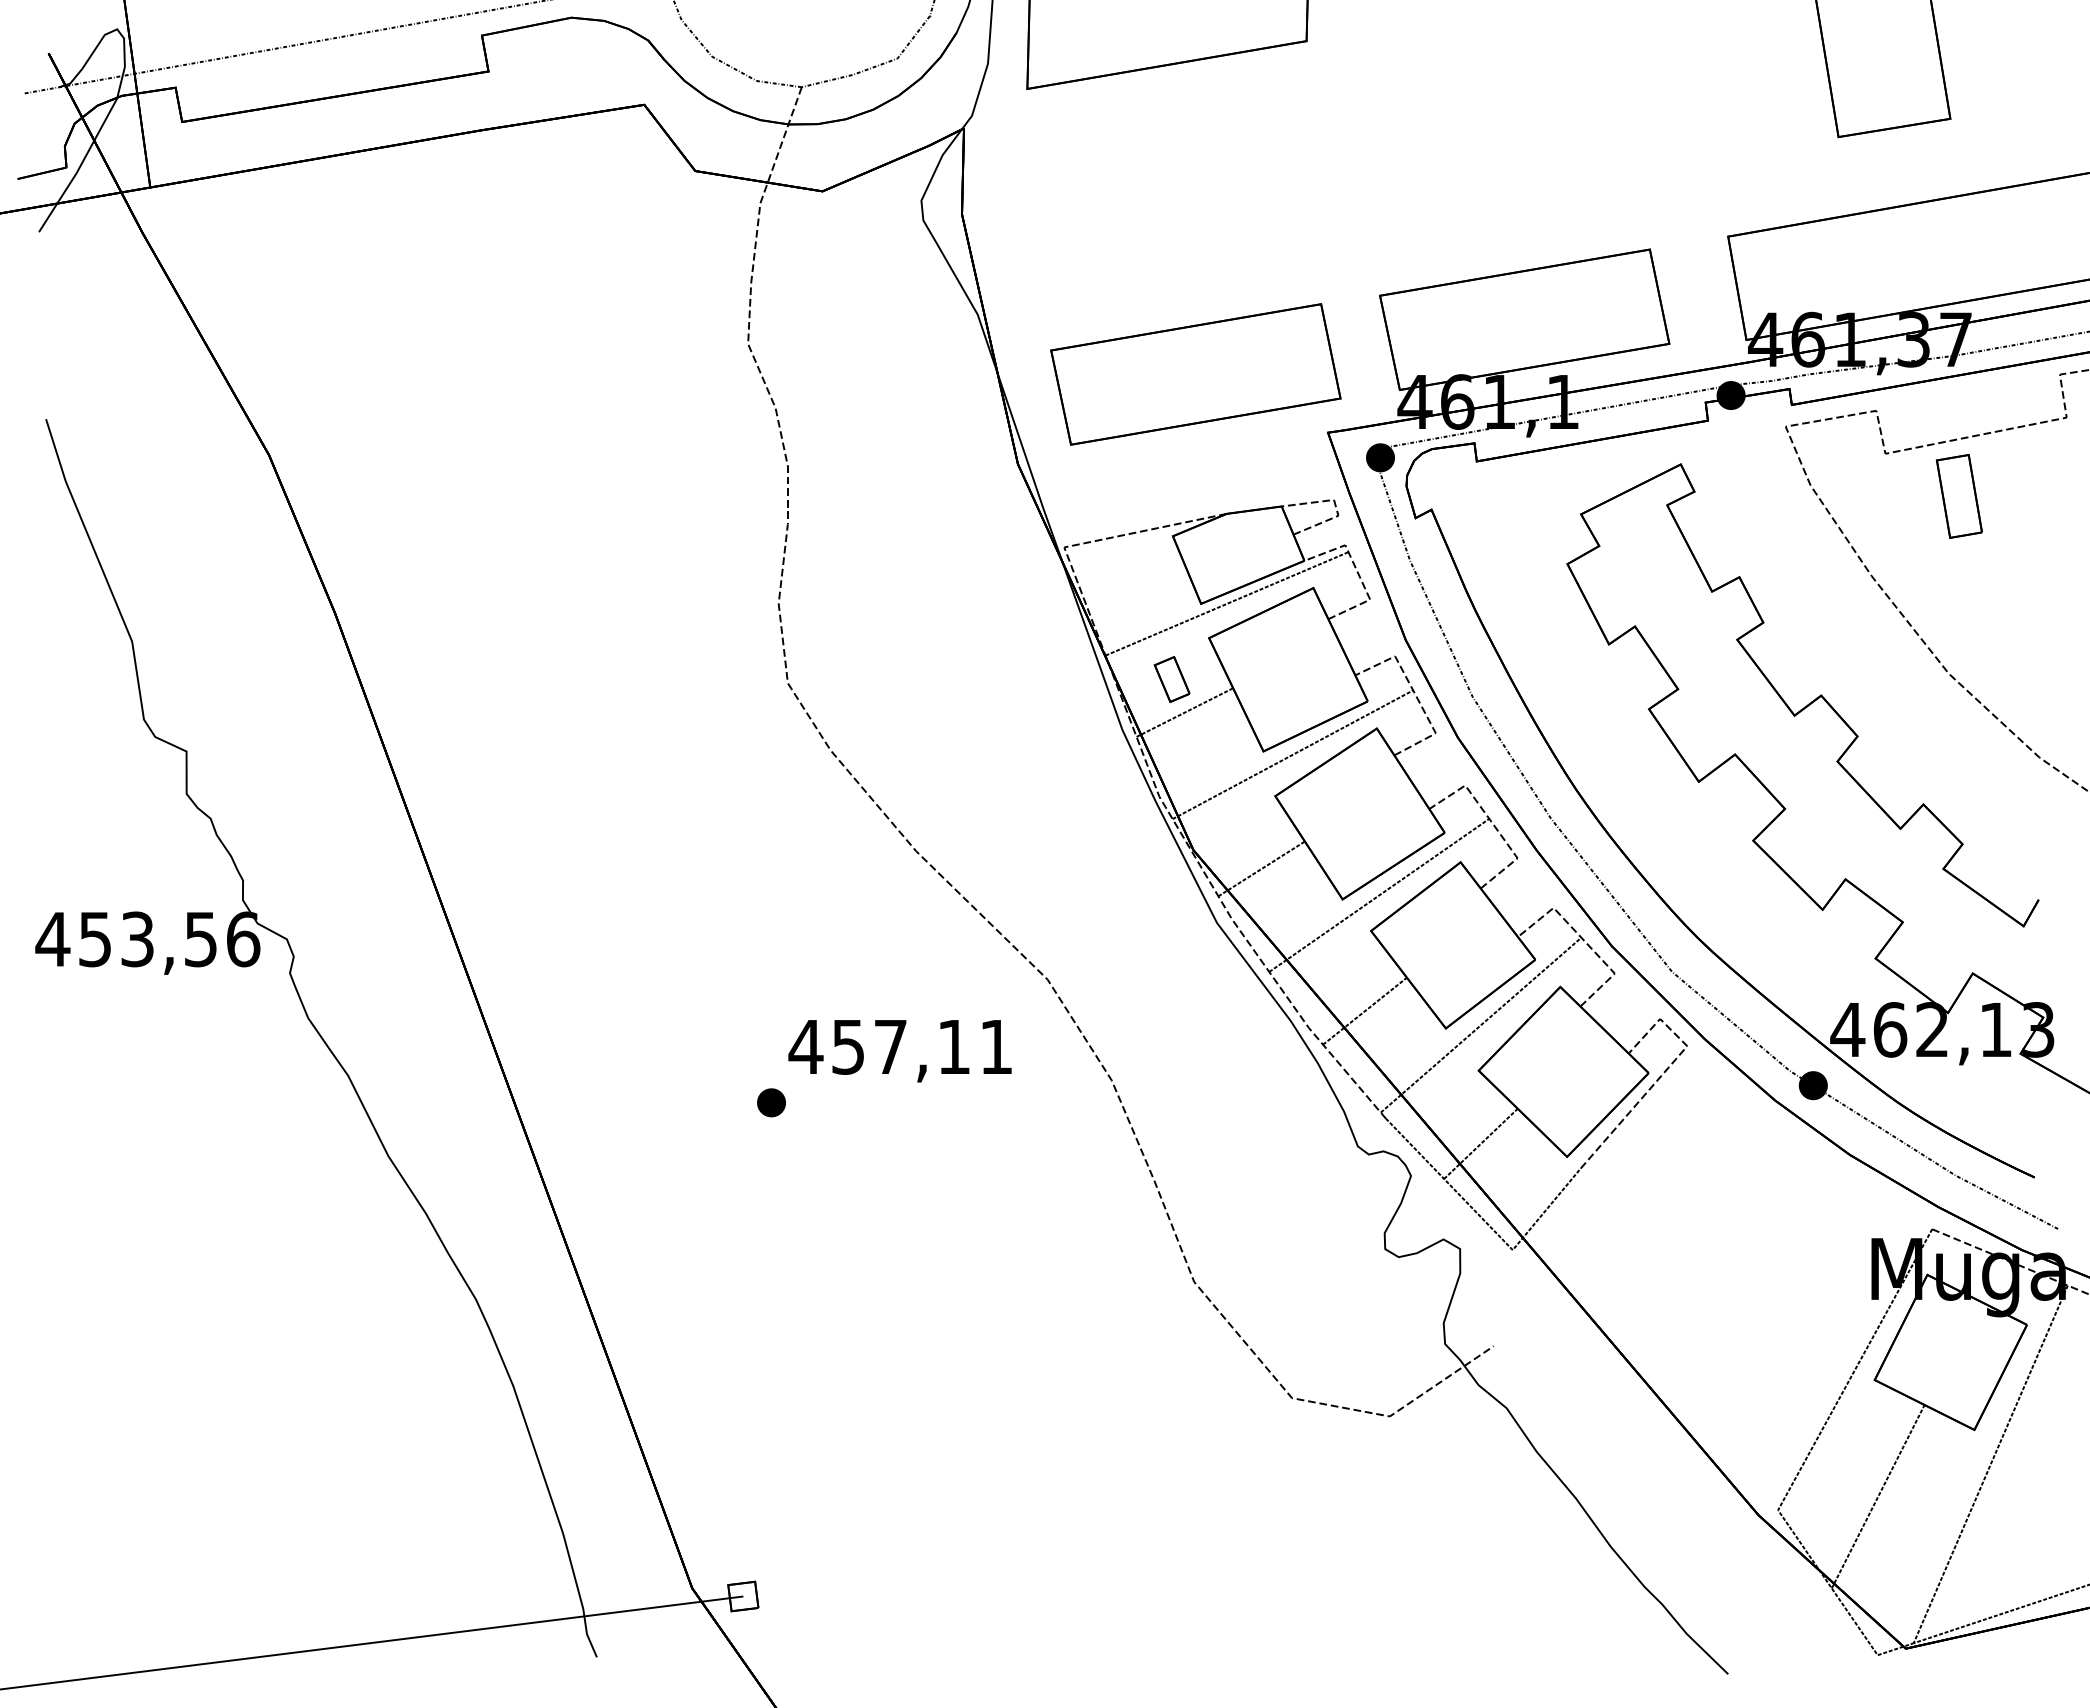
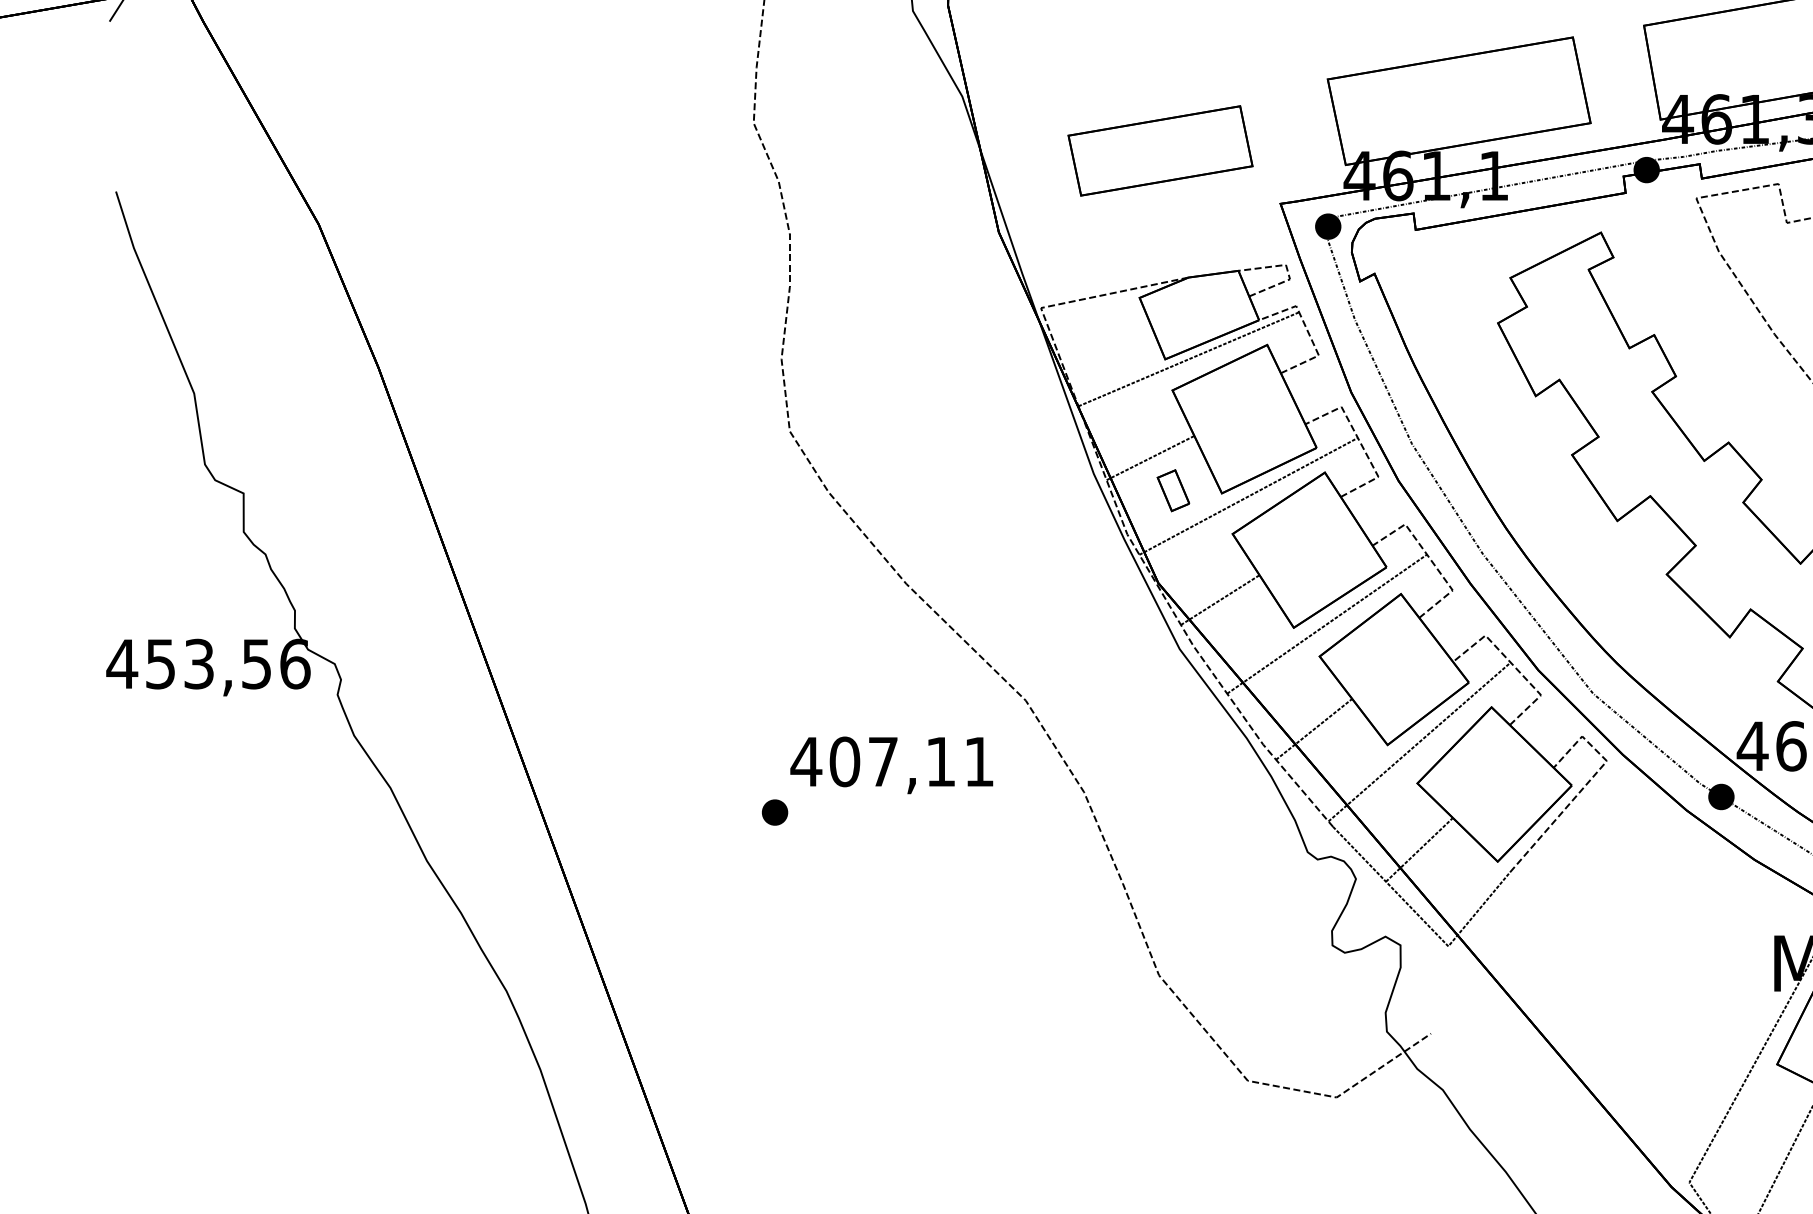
part: (1195, 374) -> (1160, 150), size x0.7
part: (1171, 679) -> (1172, 490), moved
text: (848, 1046) -> (844, 761), 457,11 -> 407,11

